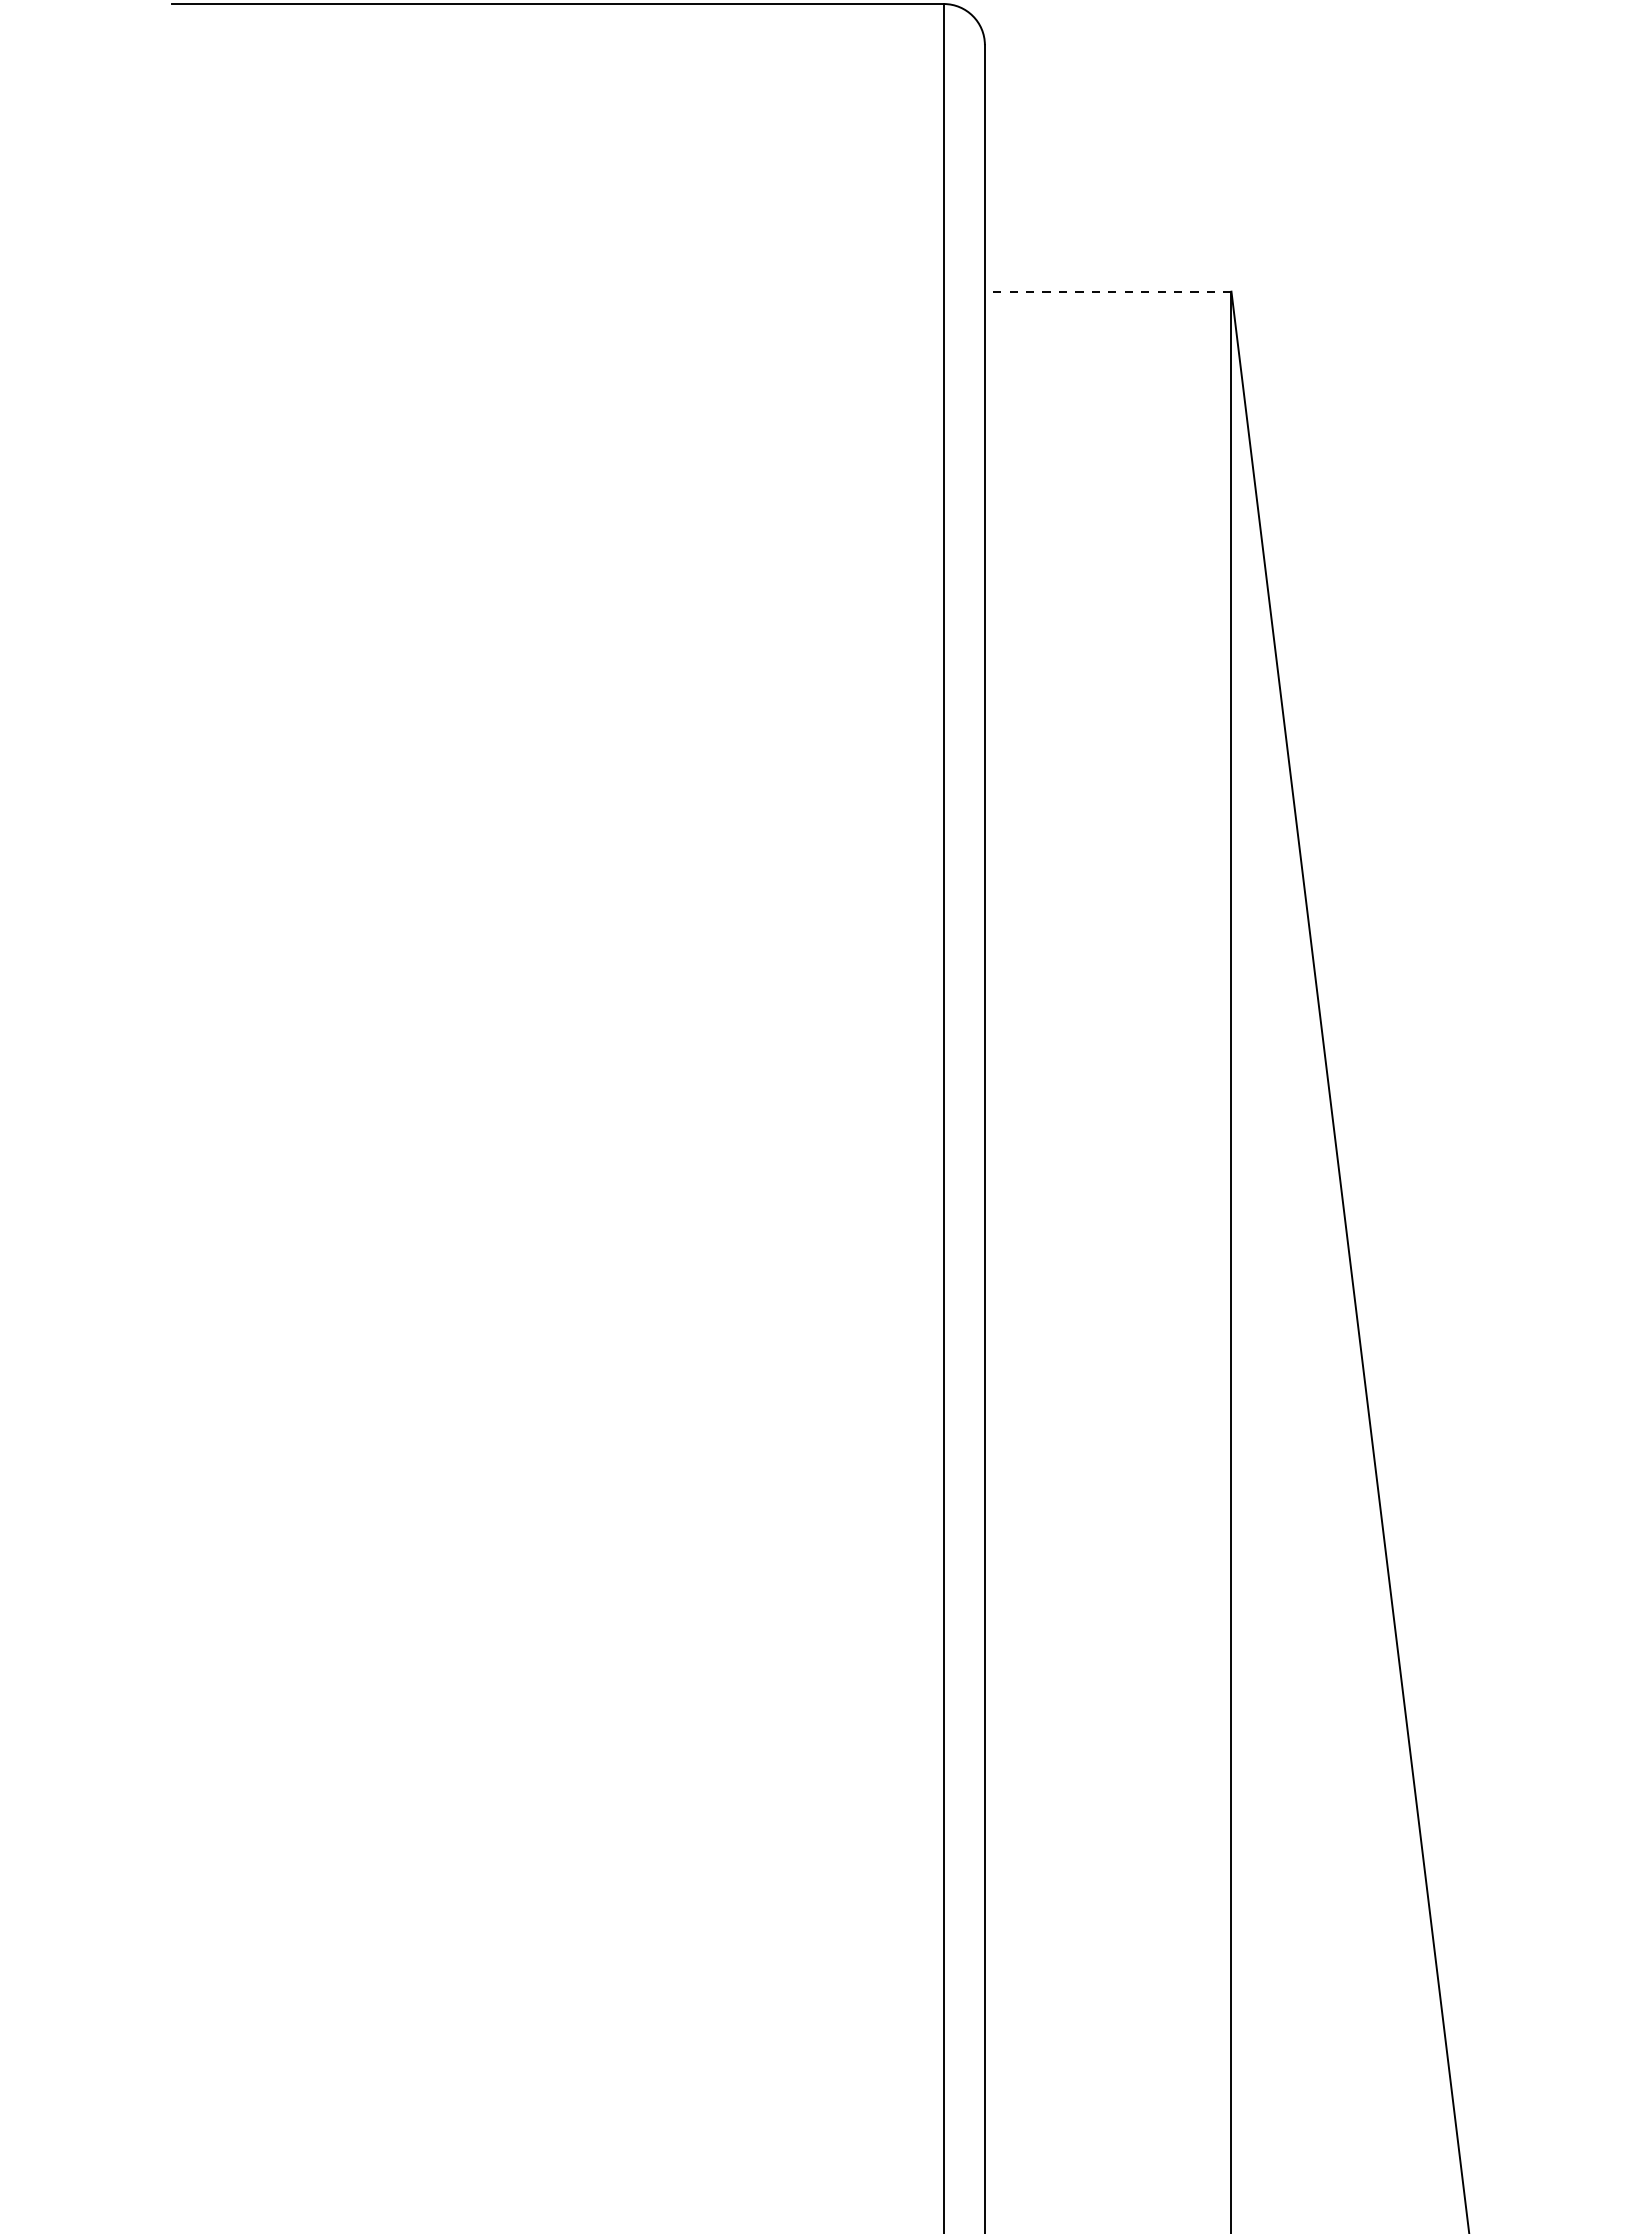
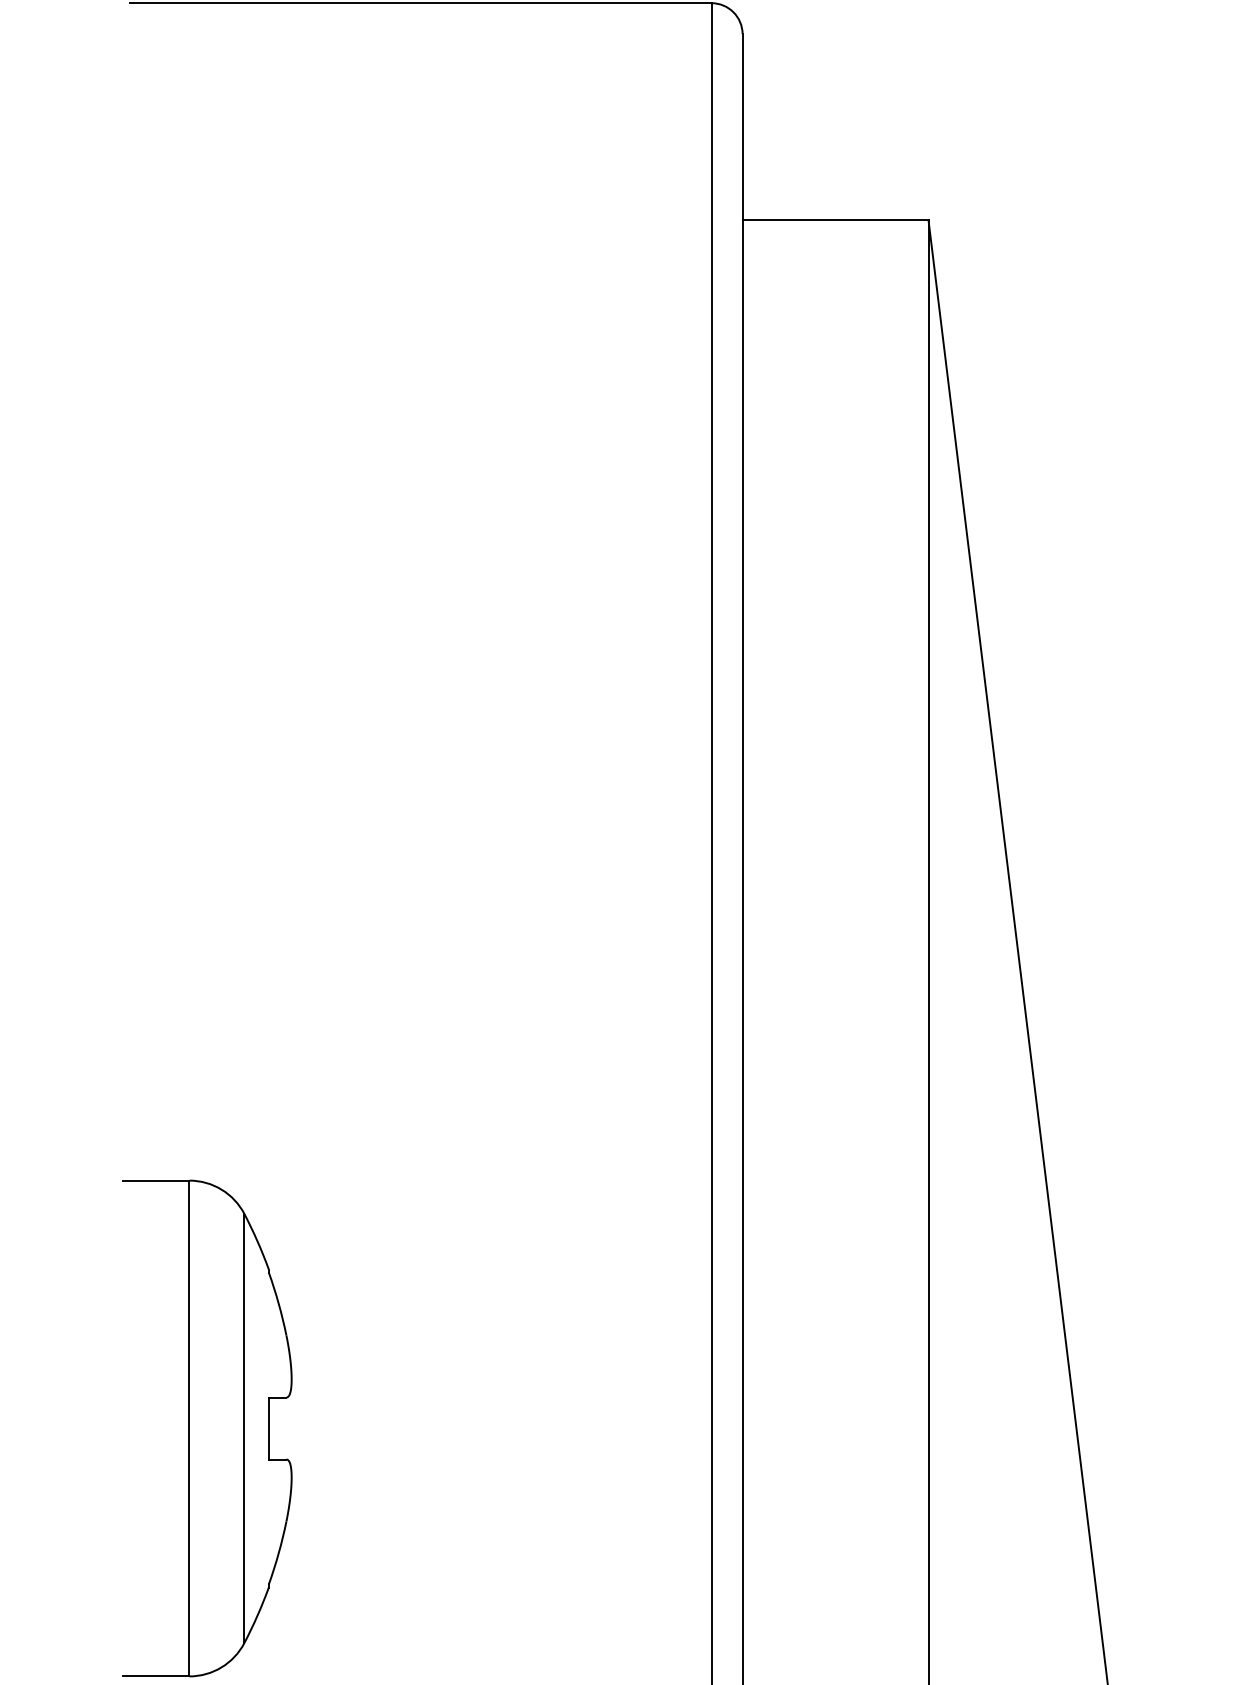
line: (1107, 291) -> (835, 219), dashed -> solid
part: (275, 1893) -> (207, 1428), added

